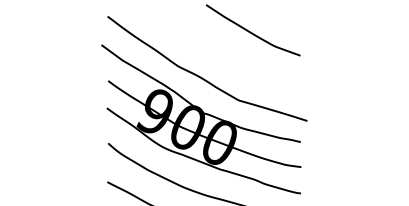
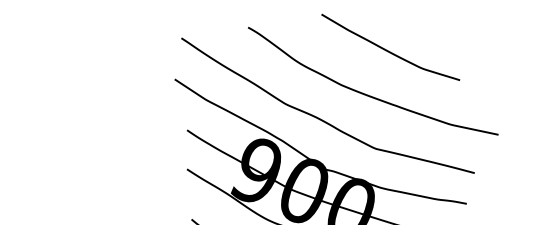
curve: (234, 61) -> (366, 93), added

